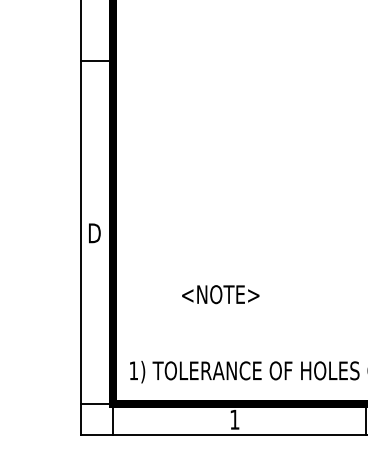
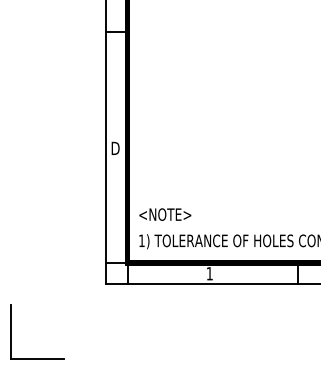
text: (221, 294) -> (165, 214), moved

